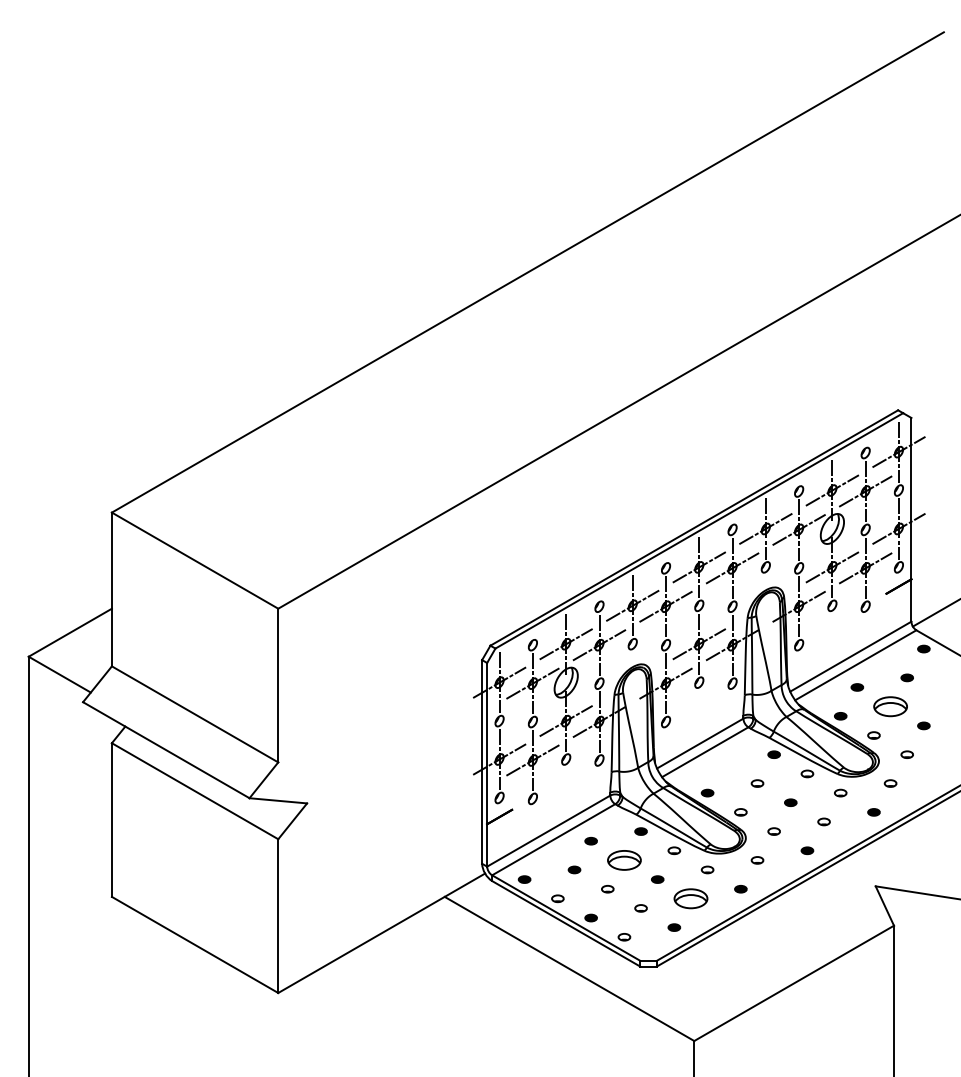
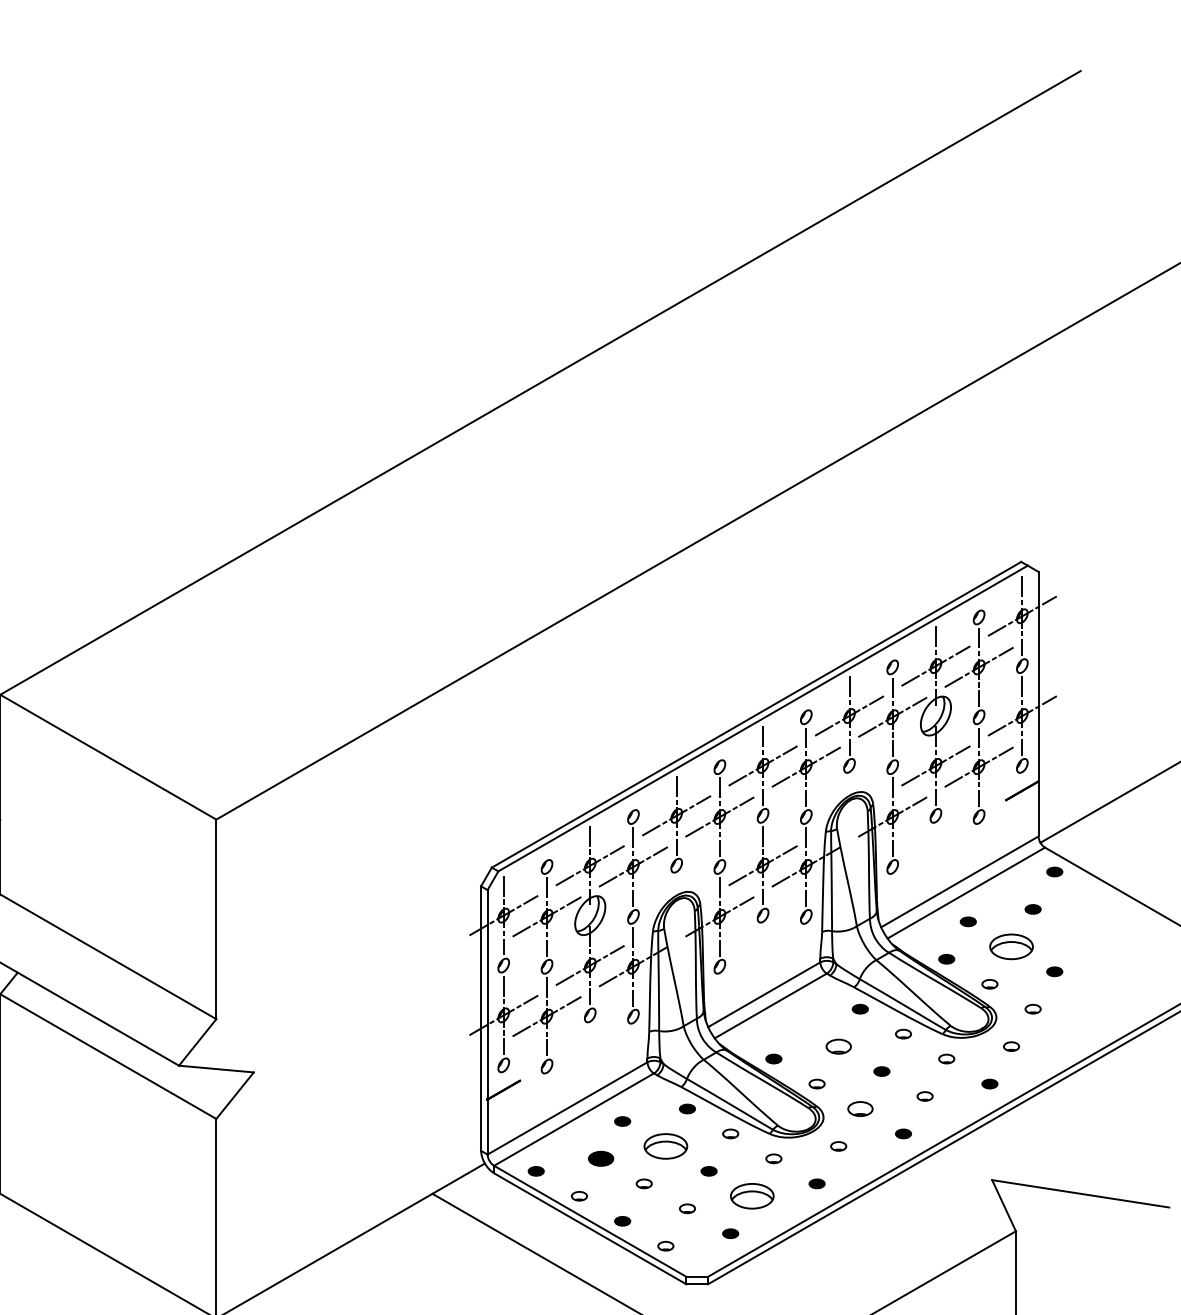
part: (757, 783) -> (838, 1046), size x1.6
part: (773, 831) -> (859, 1108), size x1.6
part: (574, 869) -> (601, 1158), size x1.6

